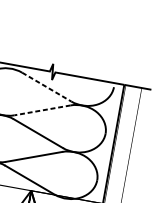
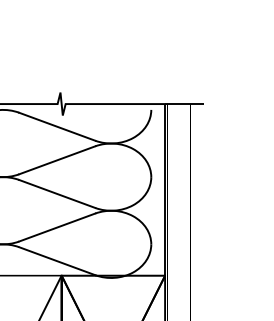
line: (46, 86) -> (57, 126), dashed -> solid
line: (42, 110) -> (57, 160), dashed -> solid

